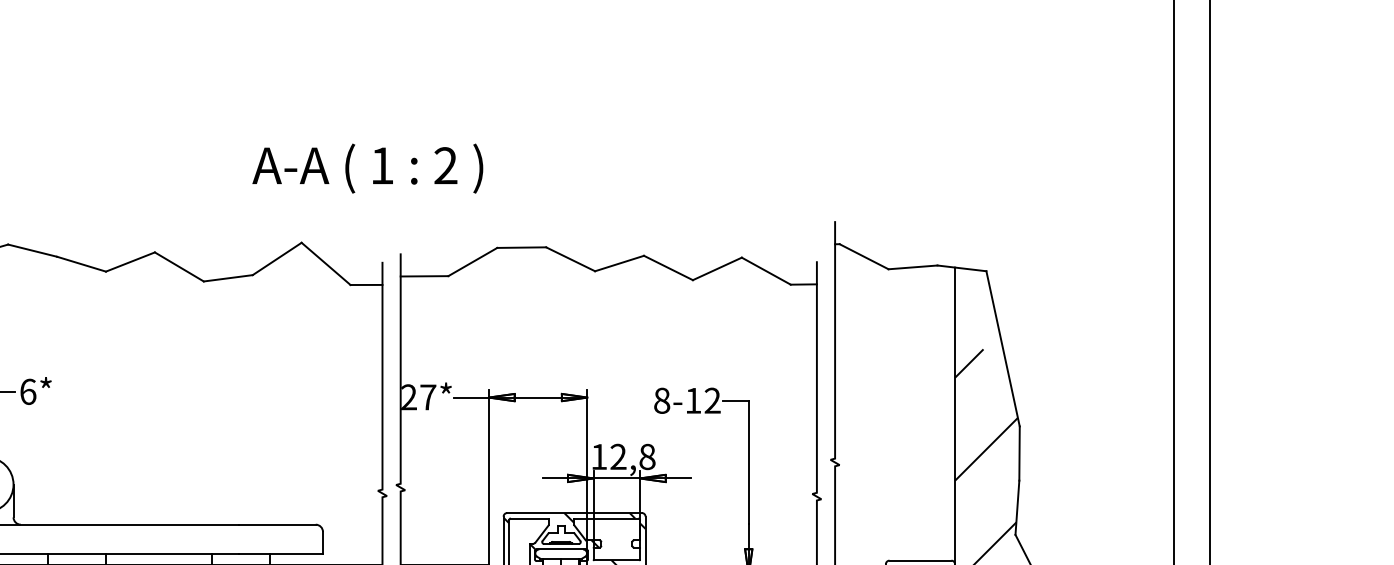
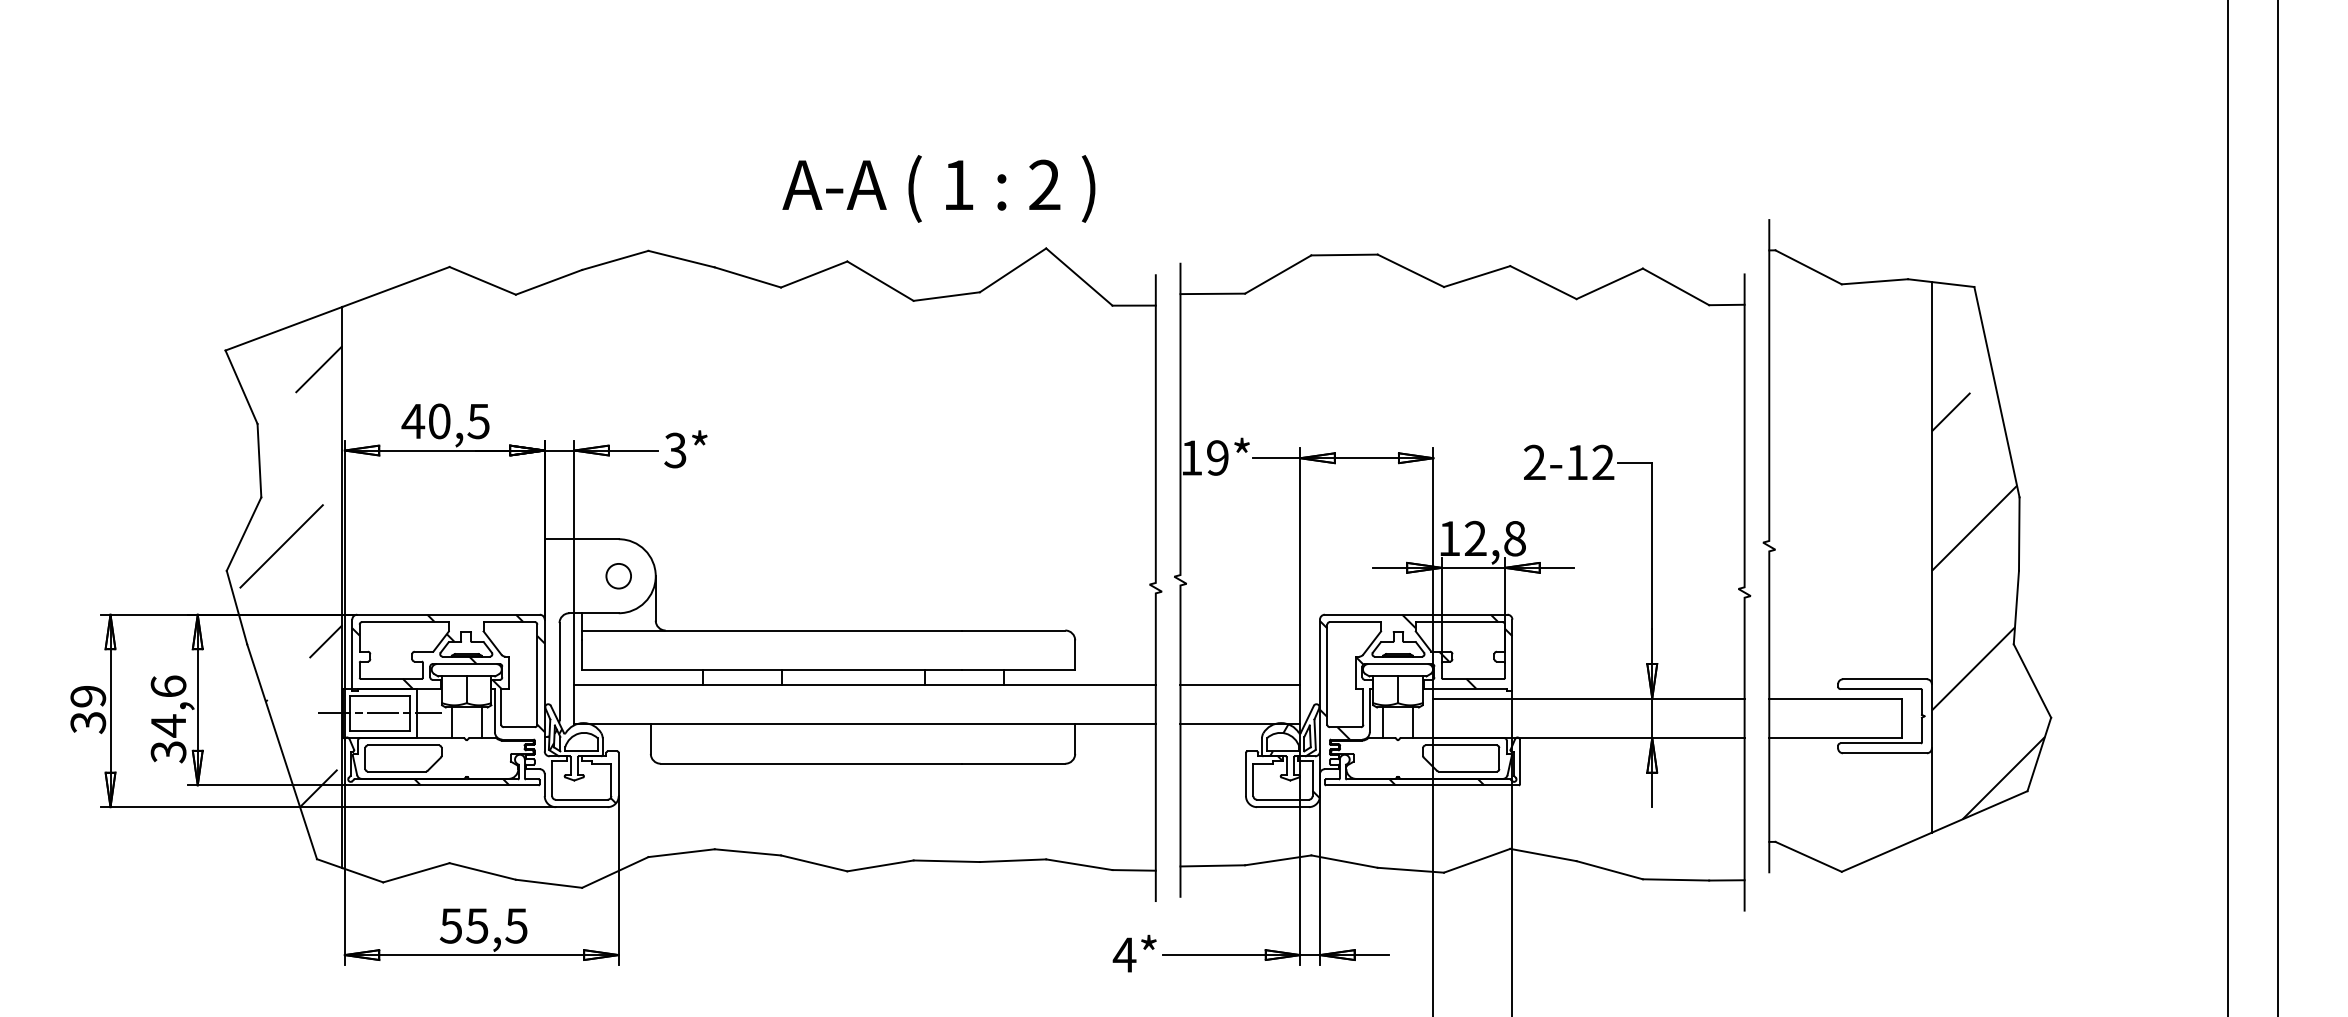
text: (367, 168) -> (938, 188), moved
text: (28, 391) -> (675, 450), 6* -> 3*
text: (418, 397) -> (1204, 457), 27* -> 19*
text: (661, 400) -> (1534, 462), 8-12 -> 2-12

